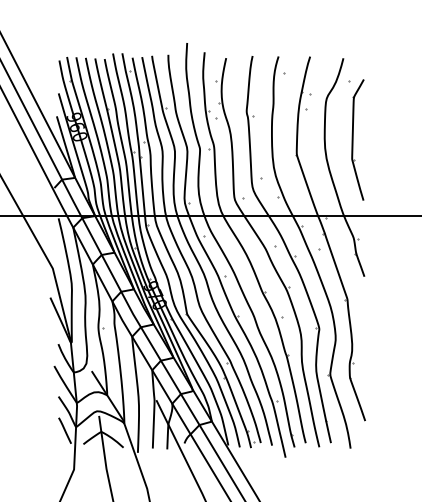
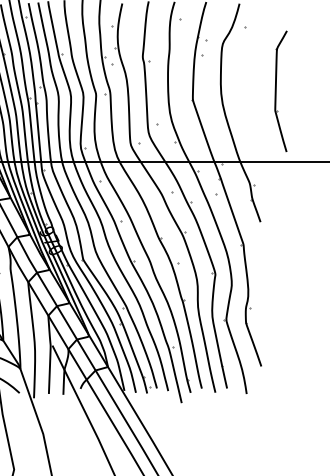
part: (357, 139) -> (280, 90), moved

